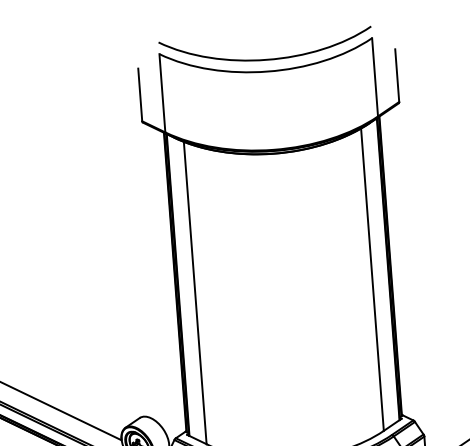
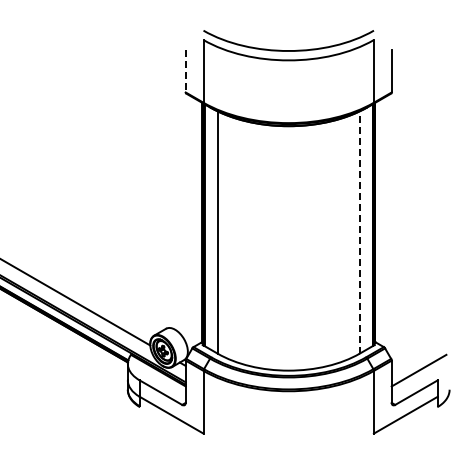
line: (139, 95) -> (185, 71), solid -> dashed
line: (372, 279) -> (359, 232), solid -> dashed

